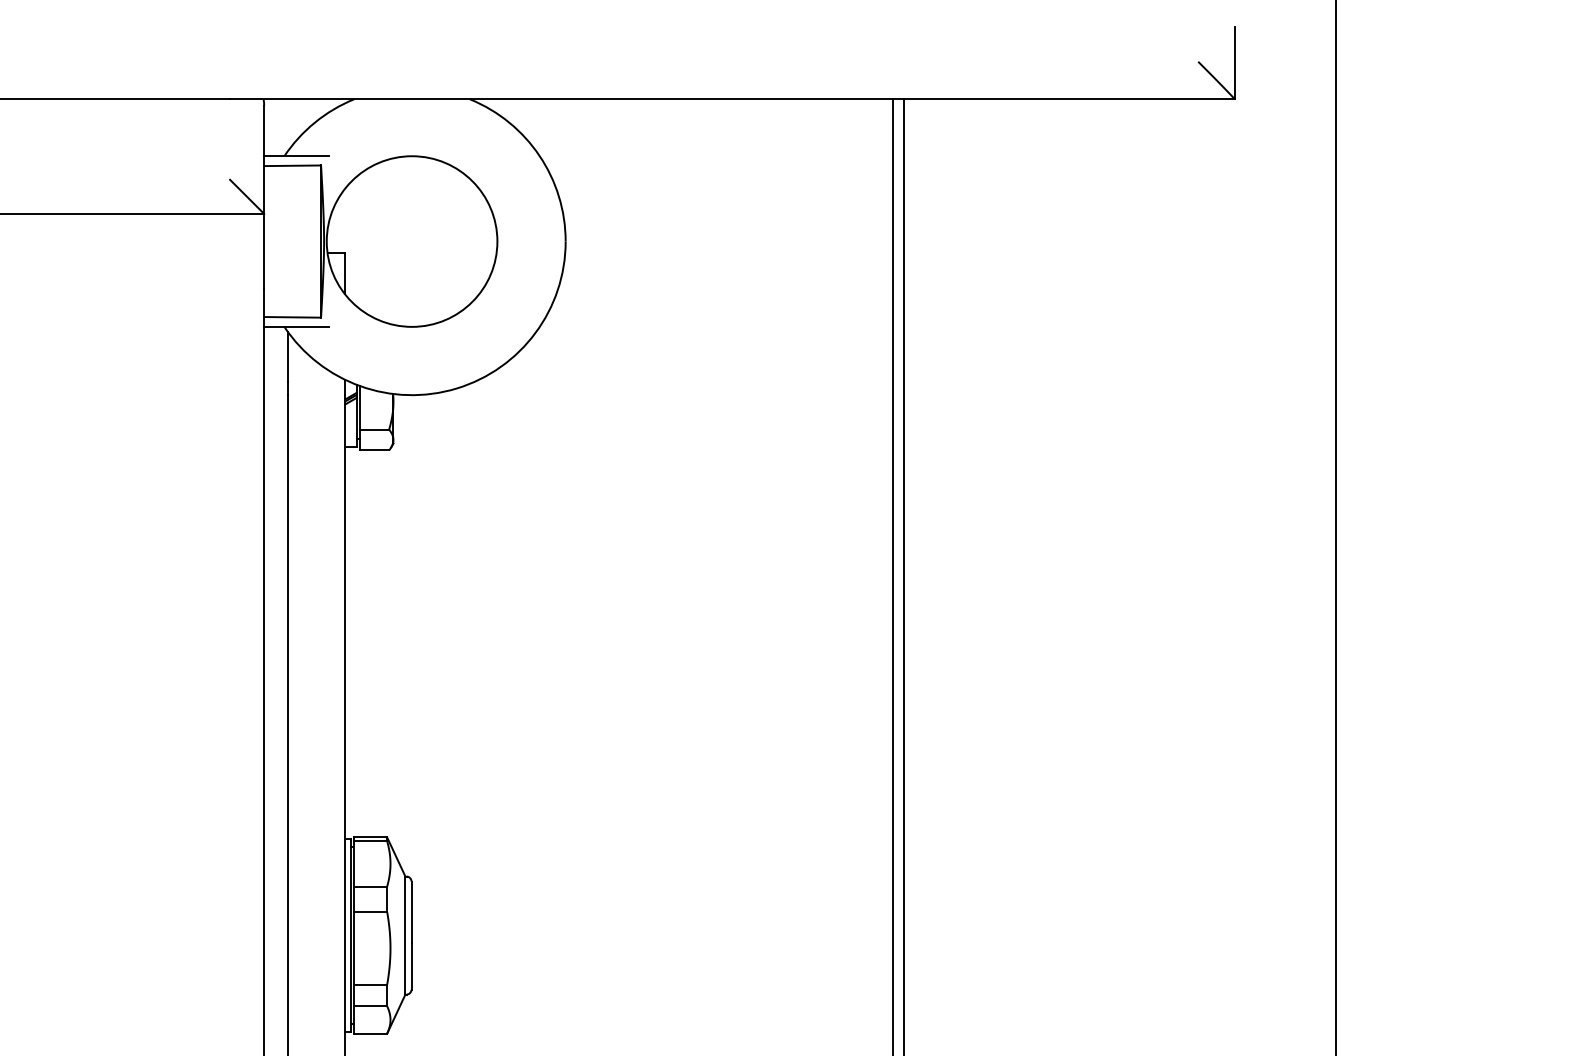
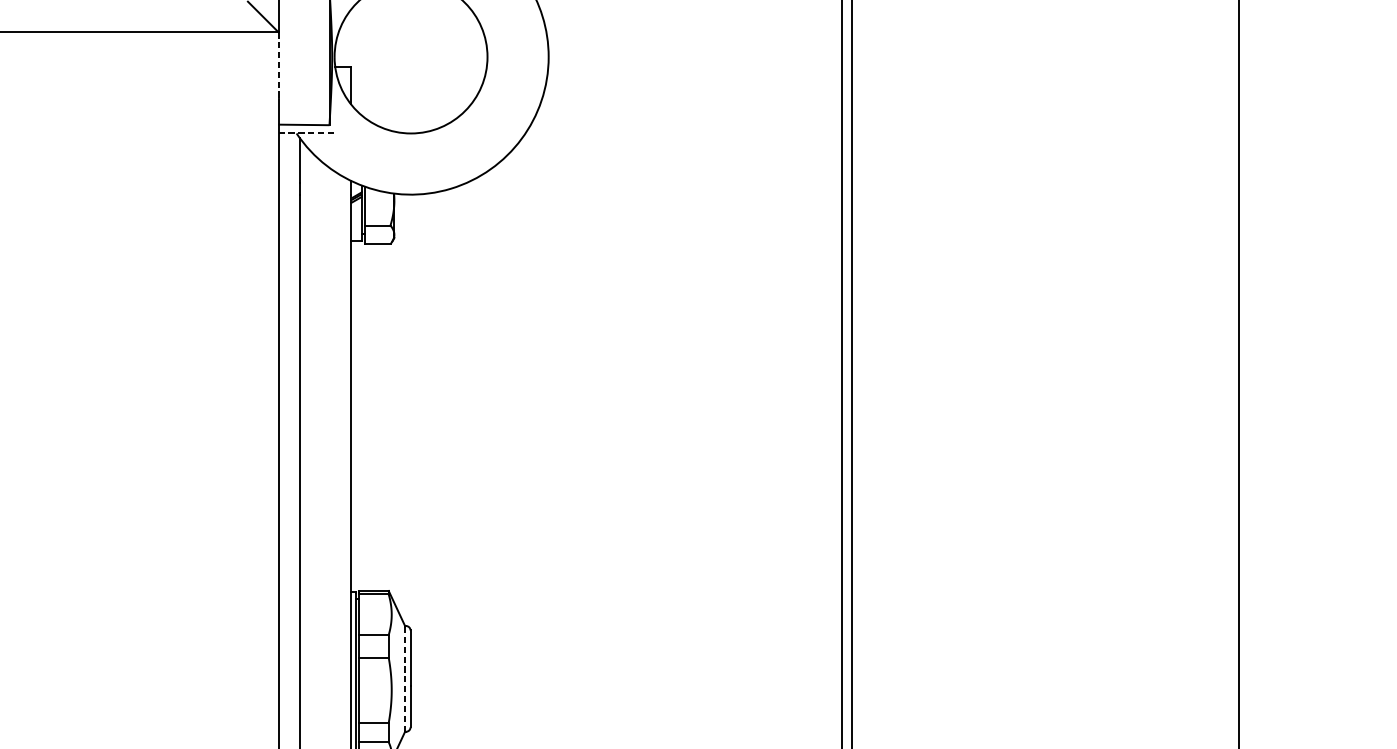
line: (264, 251) -> (278, 65), solid -> dashed
line: (296, 326) -> (307, 133), solid -> dashed
line: (405, 935) -> (405, 678), solid -> dashed

